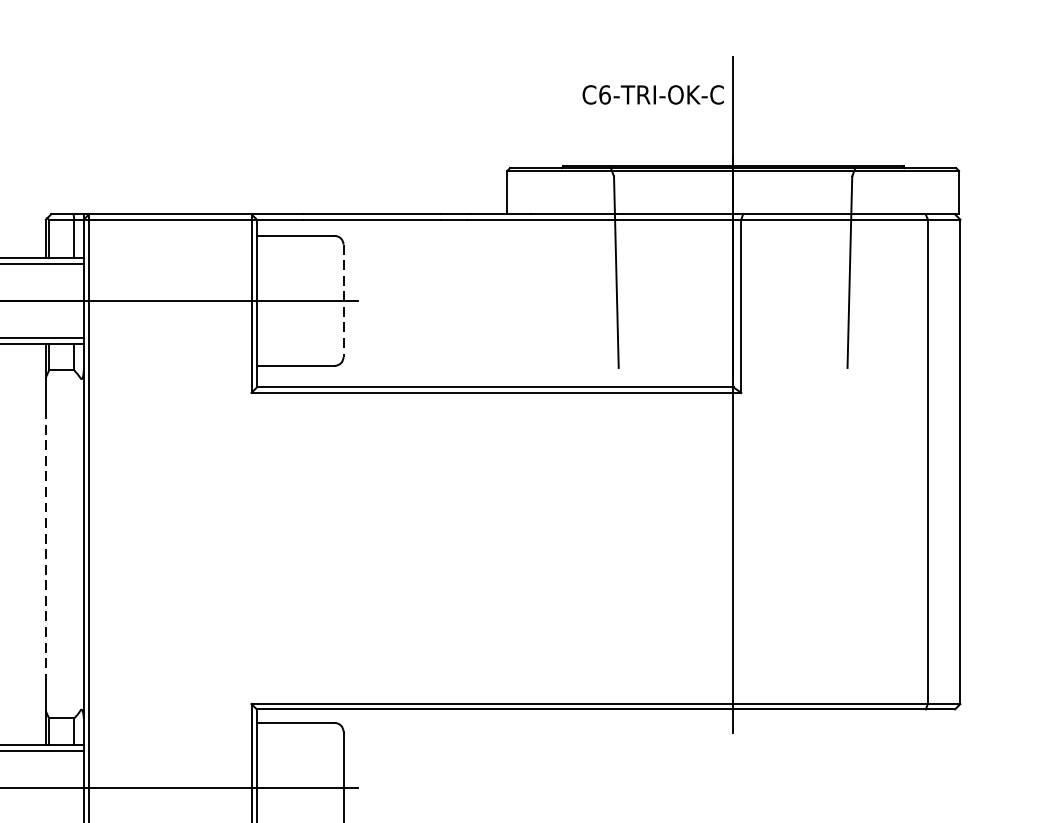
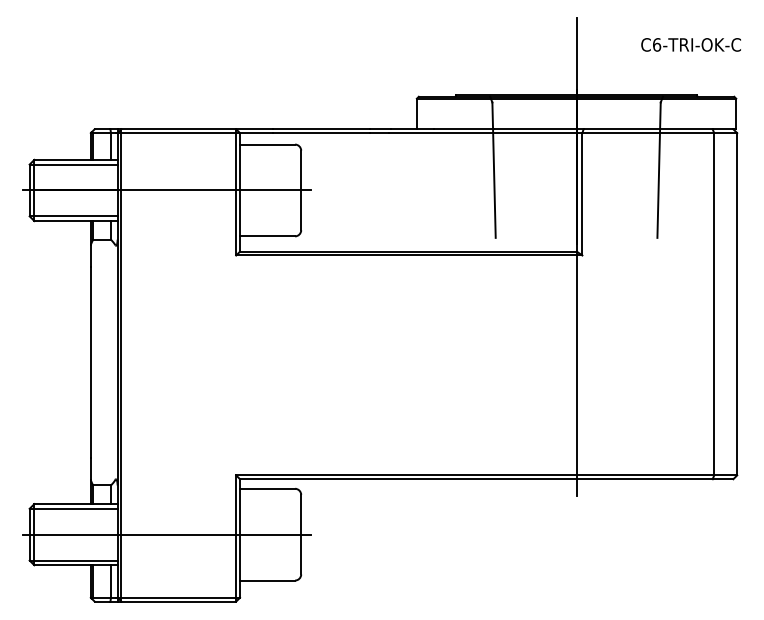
text: (652, 94) -> (690, 44), moved
line: (343, 300) -> (301, 190), dashed -> solid
line: (45, 544) -> (90, 362), dashed -> solid

